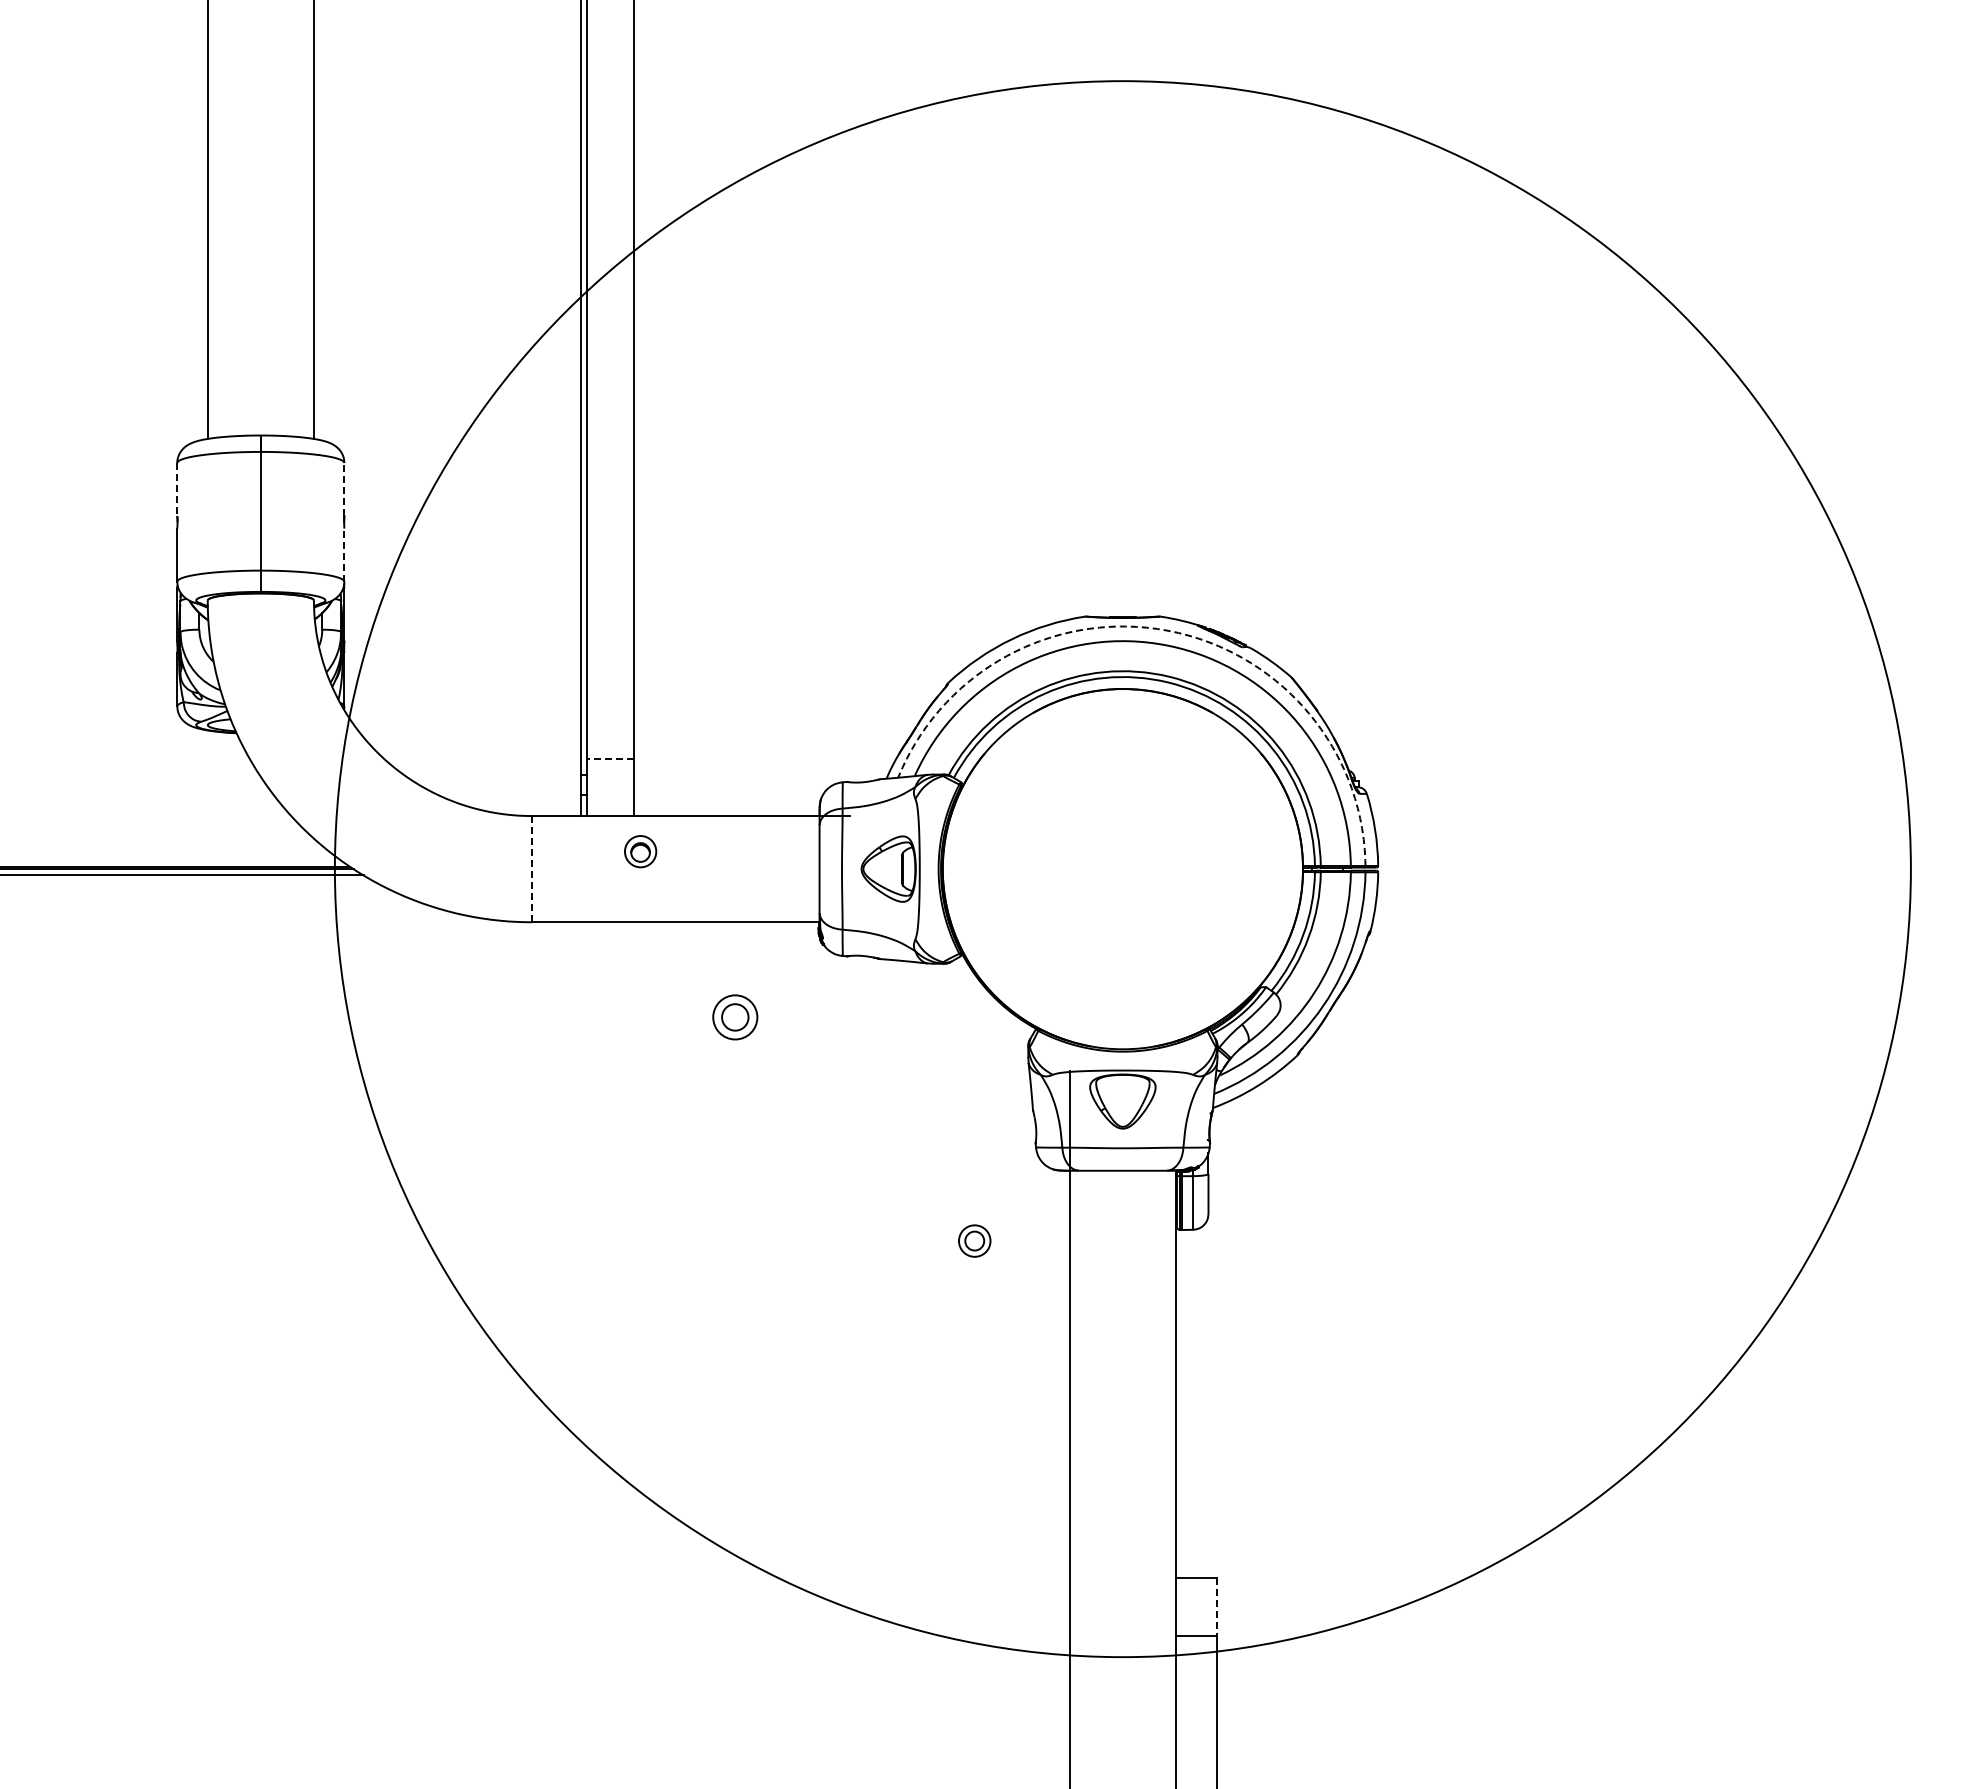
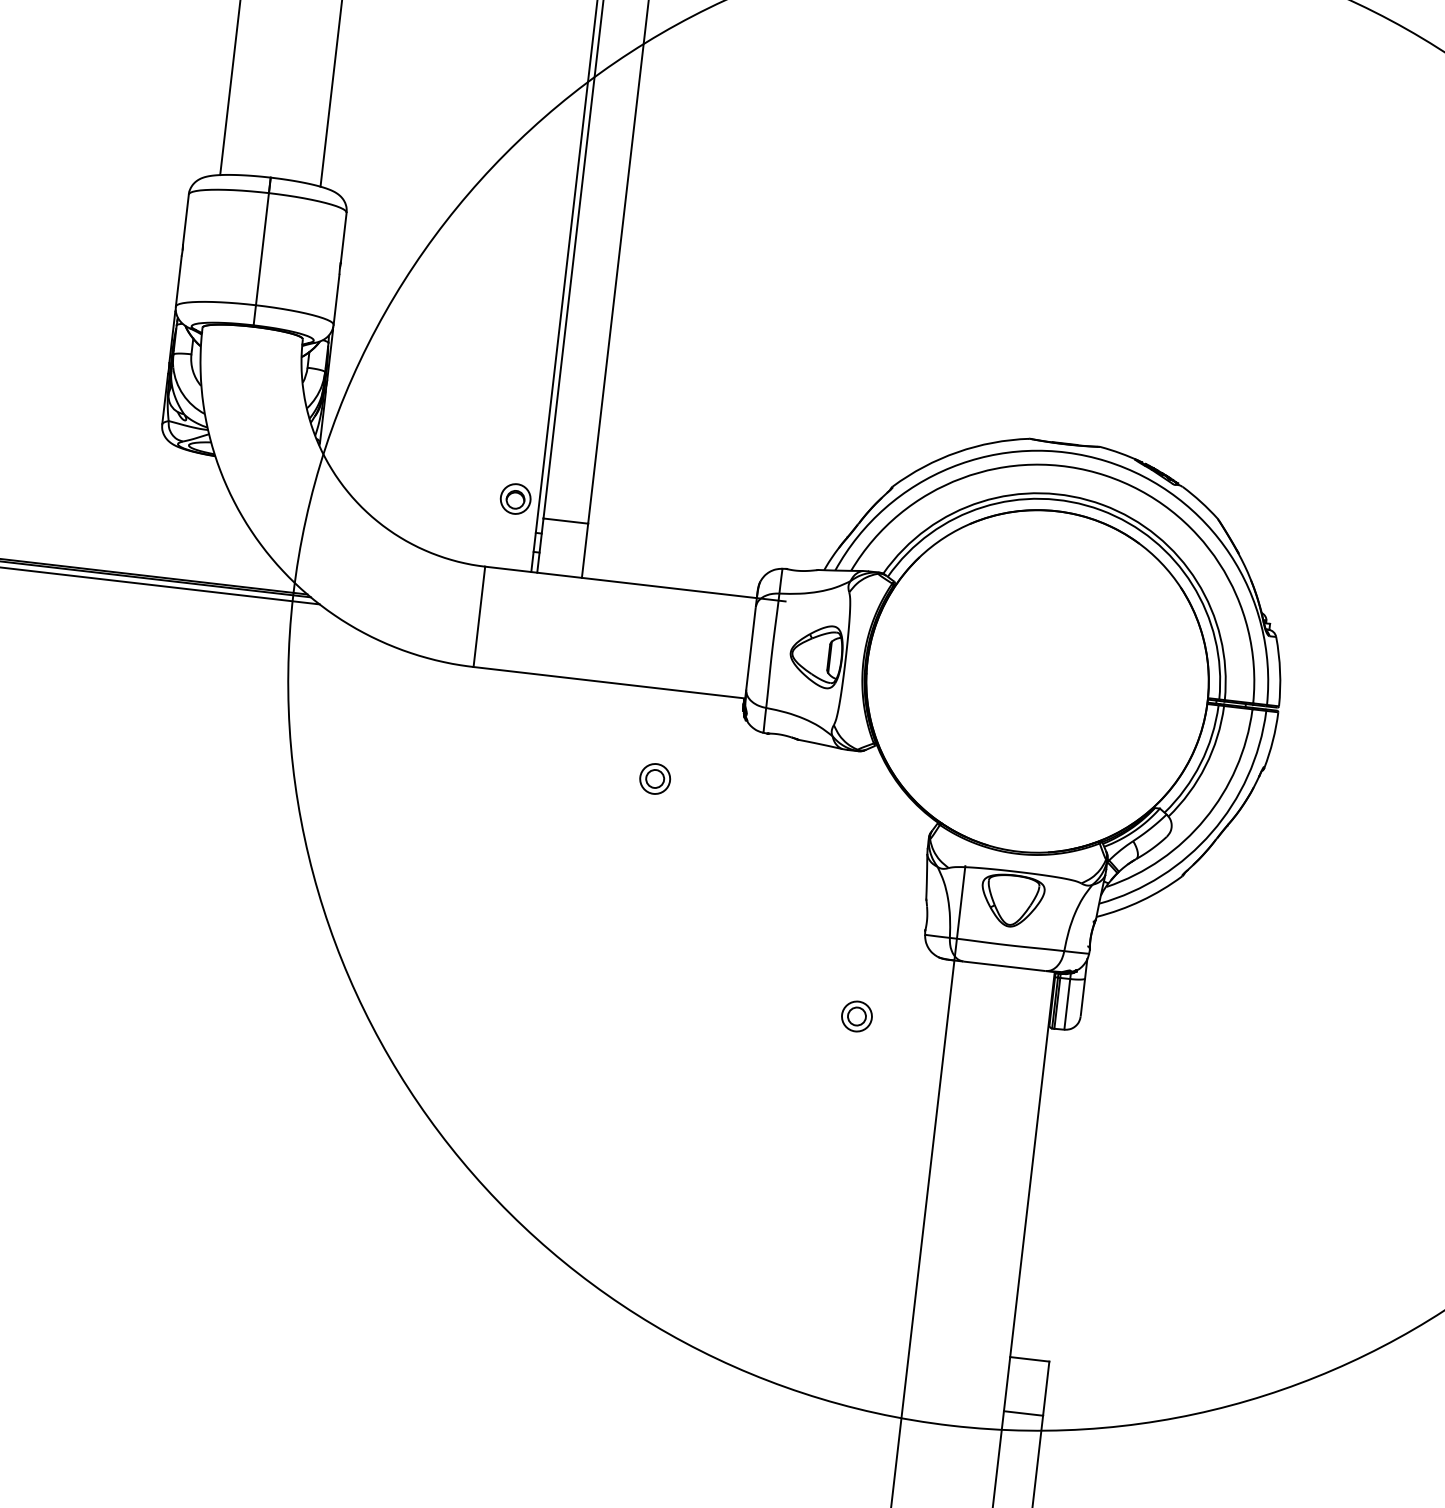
line: (177, 489) -> (186, 219), dashed -> solid
line: (344, 489) -> (343, 237), dashed -> solid
line: (344, 555) -> (336, 300), dashed -> solid
arc: (1168, 630) -> (1106, 461), dashed -> solid
line: (610, 758) -> (565, 520), dashed -> solid
part: (640, 851) -> (515, 498), moved
line: (531, 868) -> (479, 616), dashed -> solid
part: (734, 1016) -> (654, 778), size x0.71
line: (1217, 1607) -> (1046, 1389), dashed -> solid

